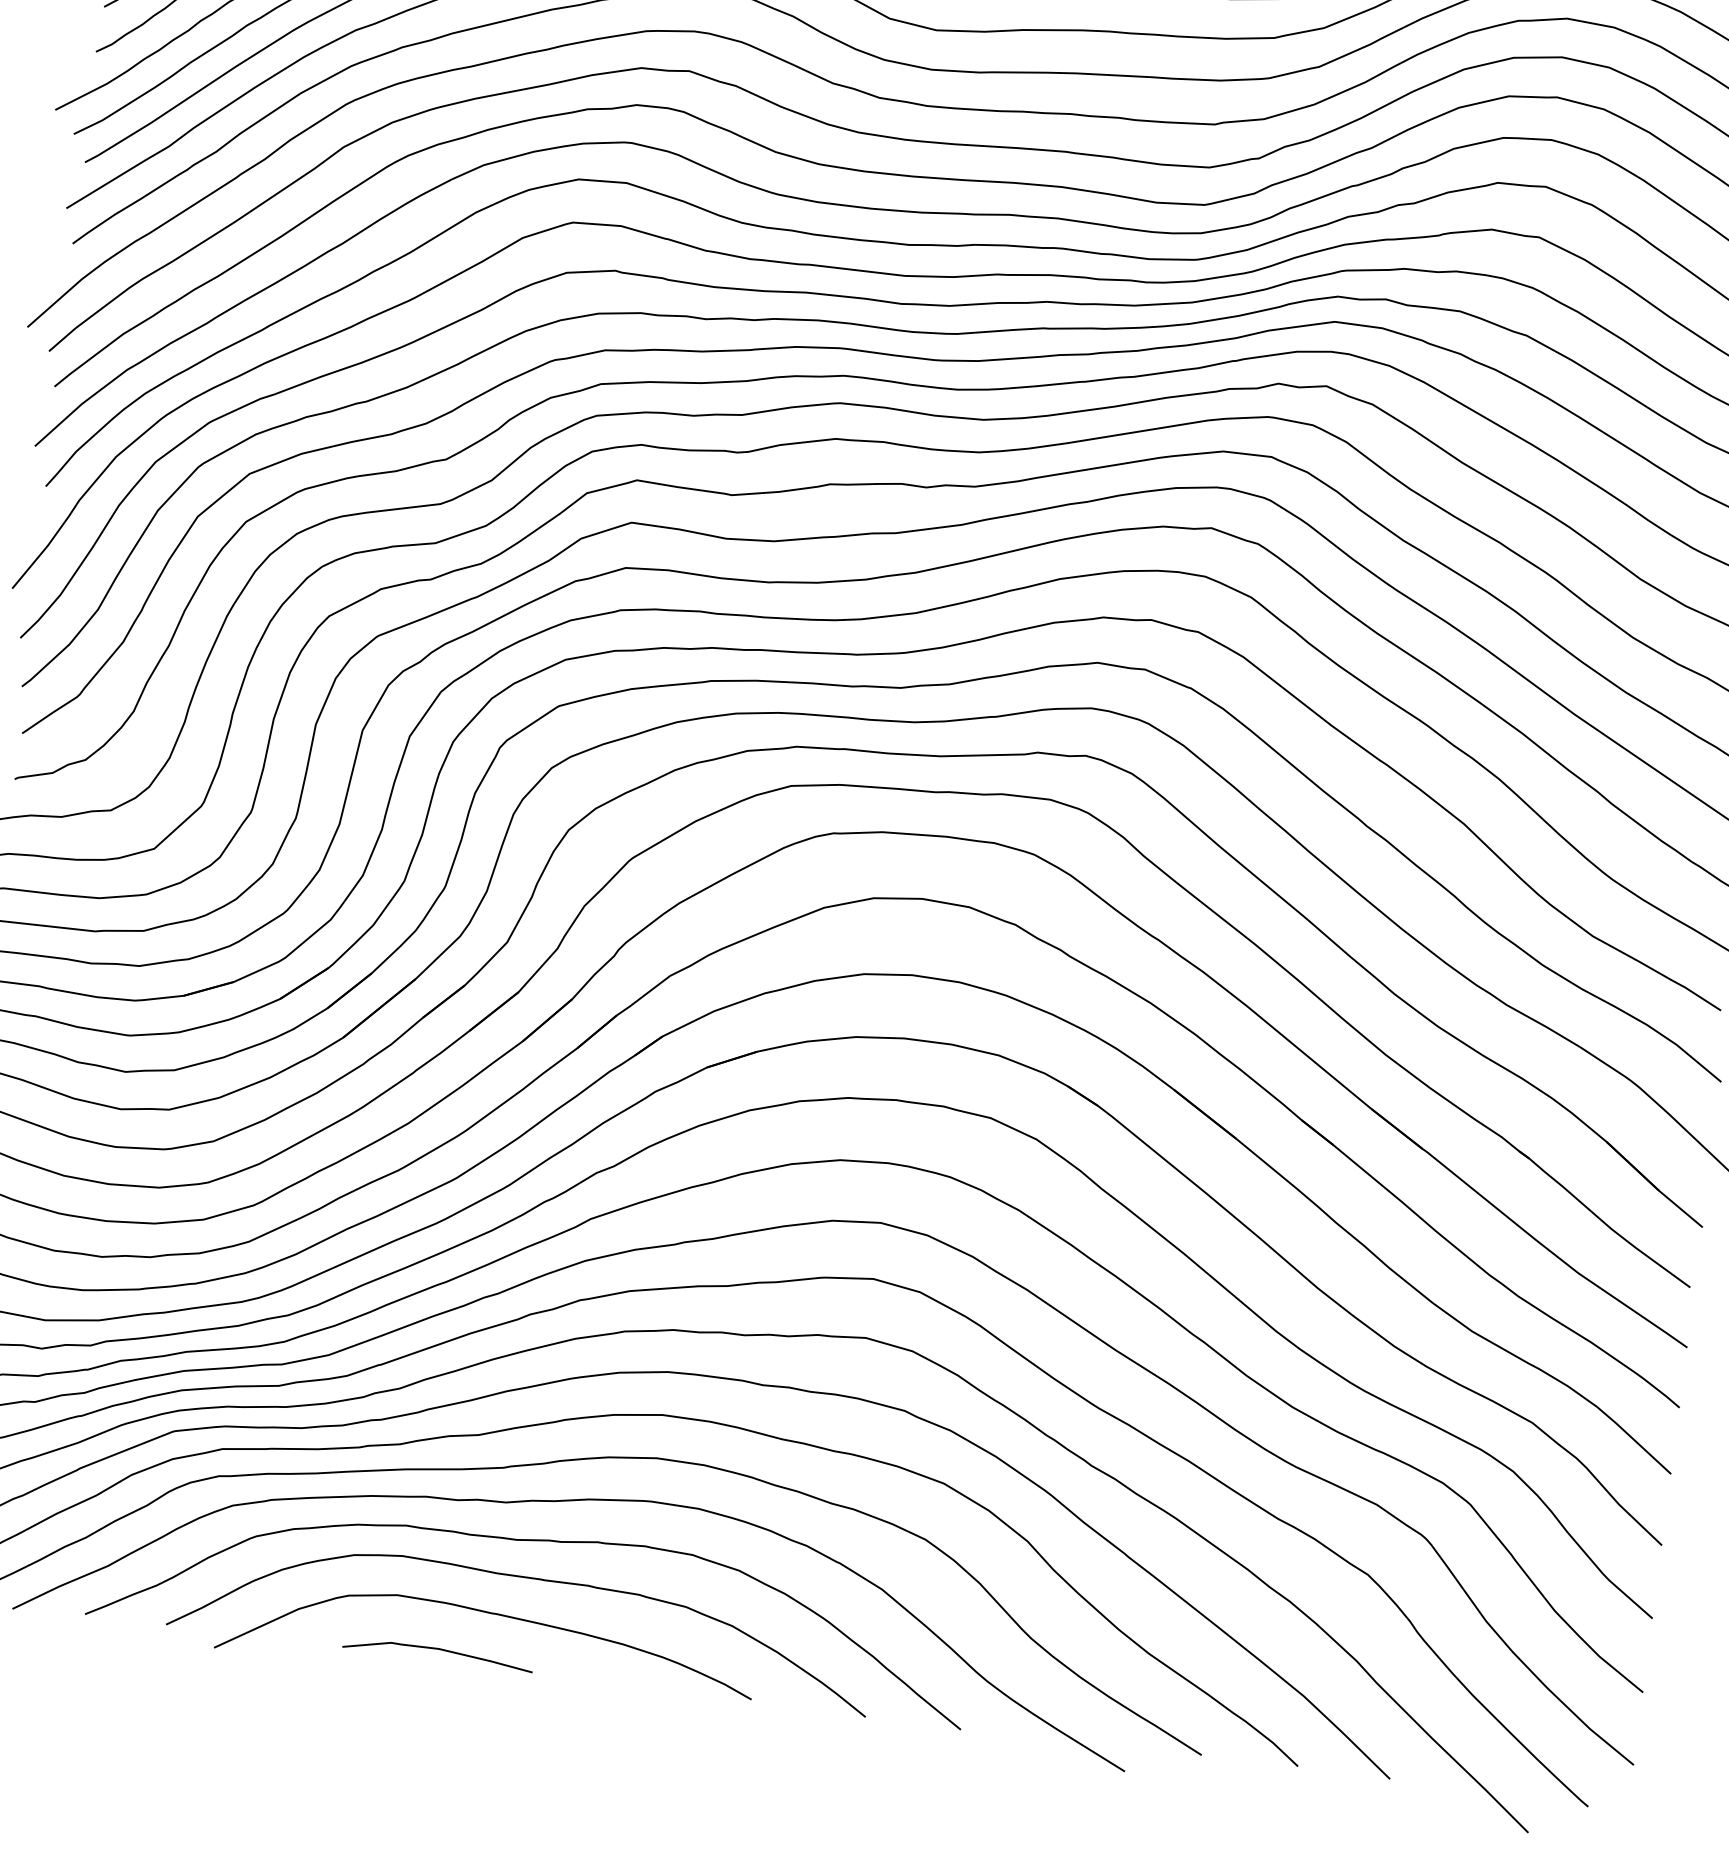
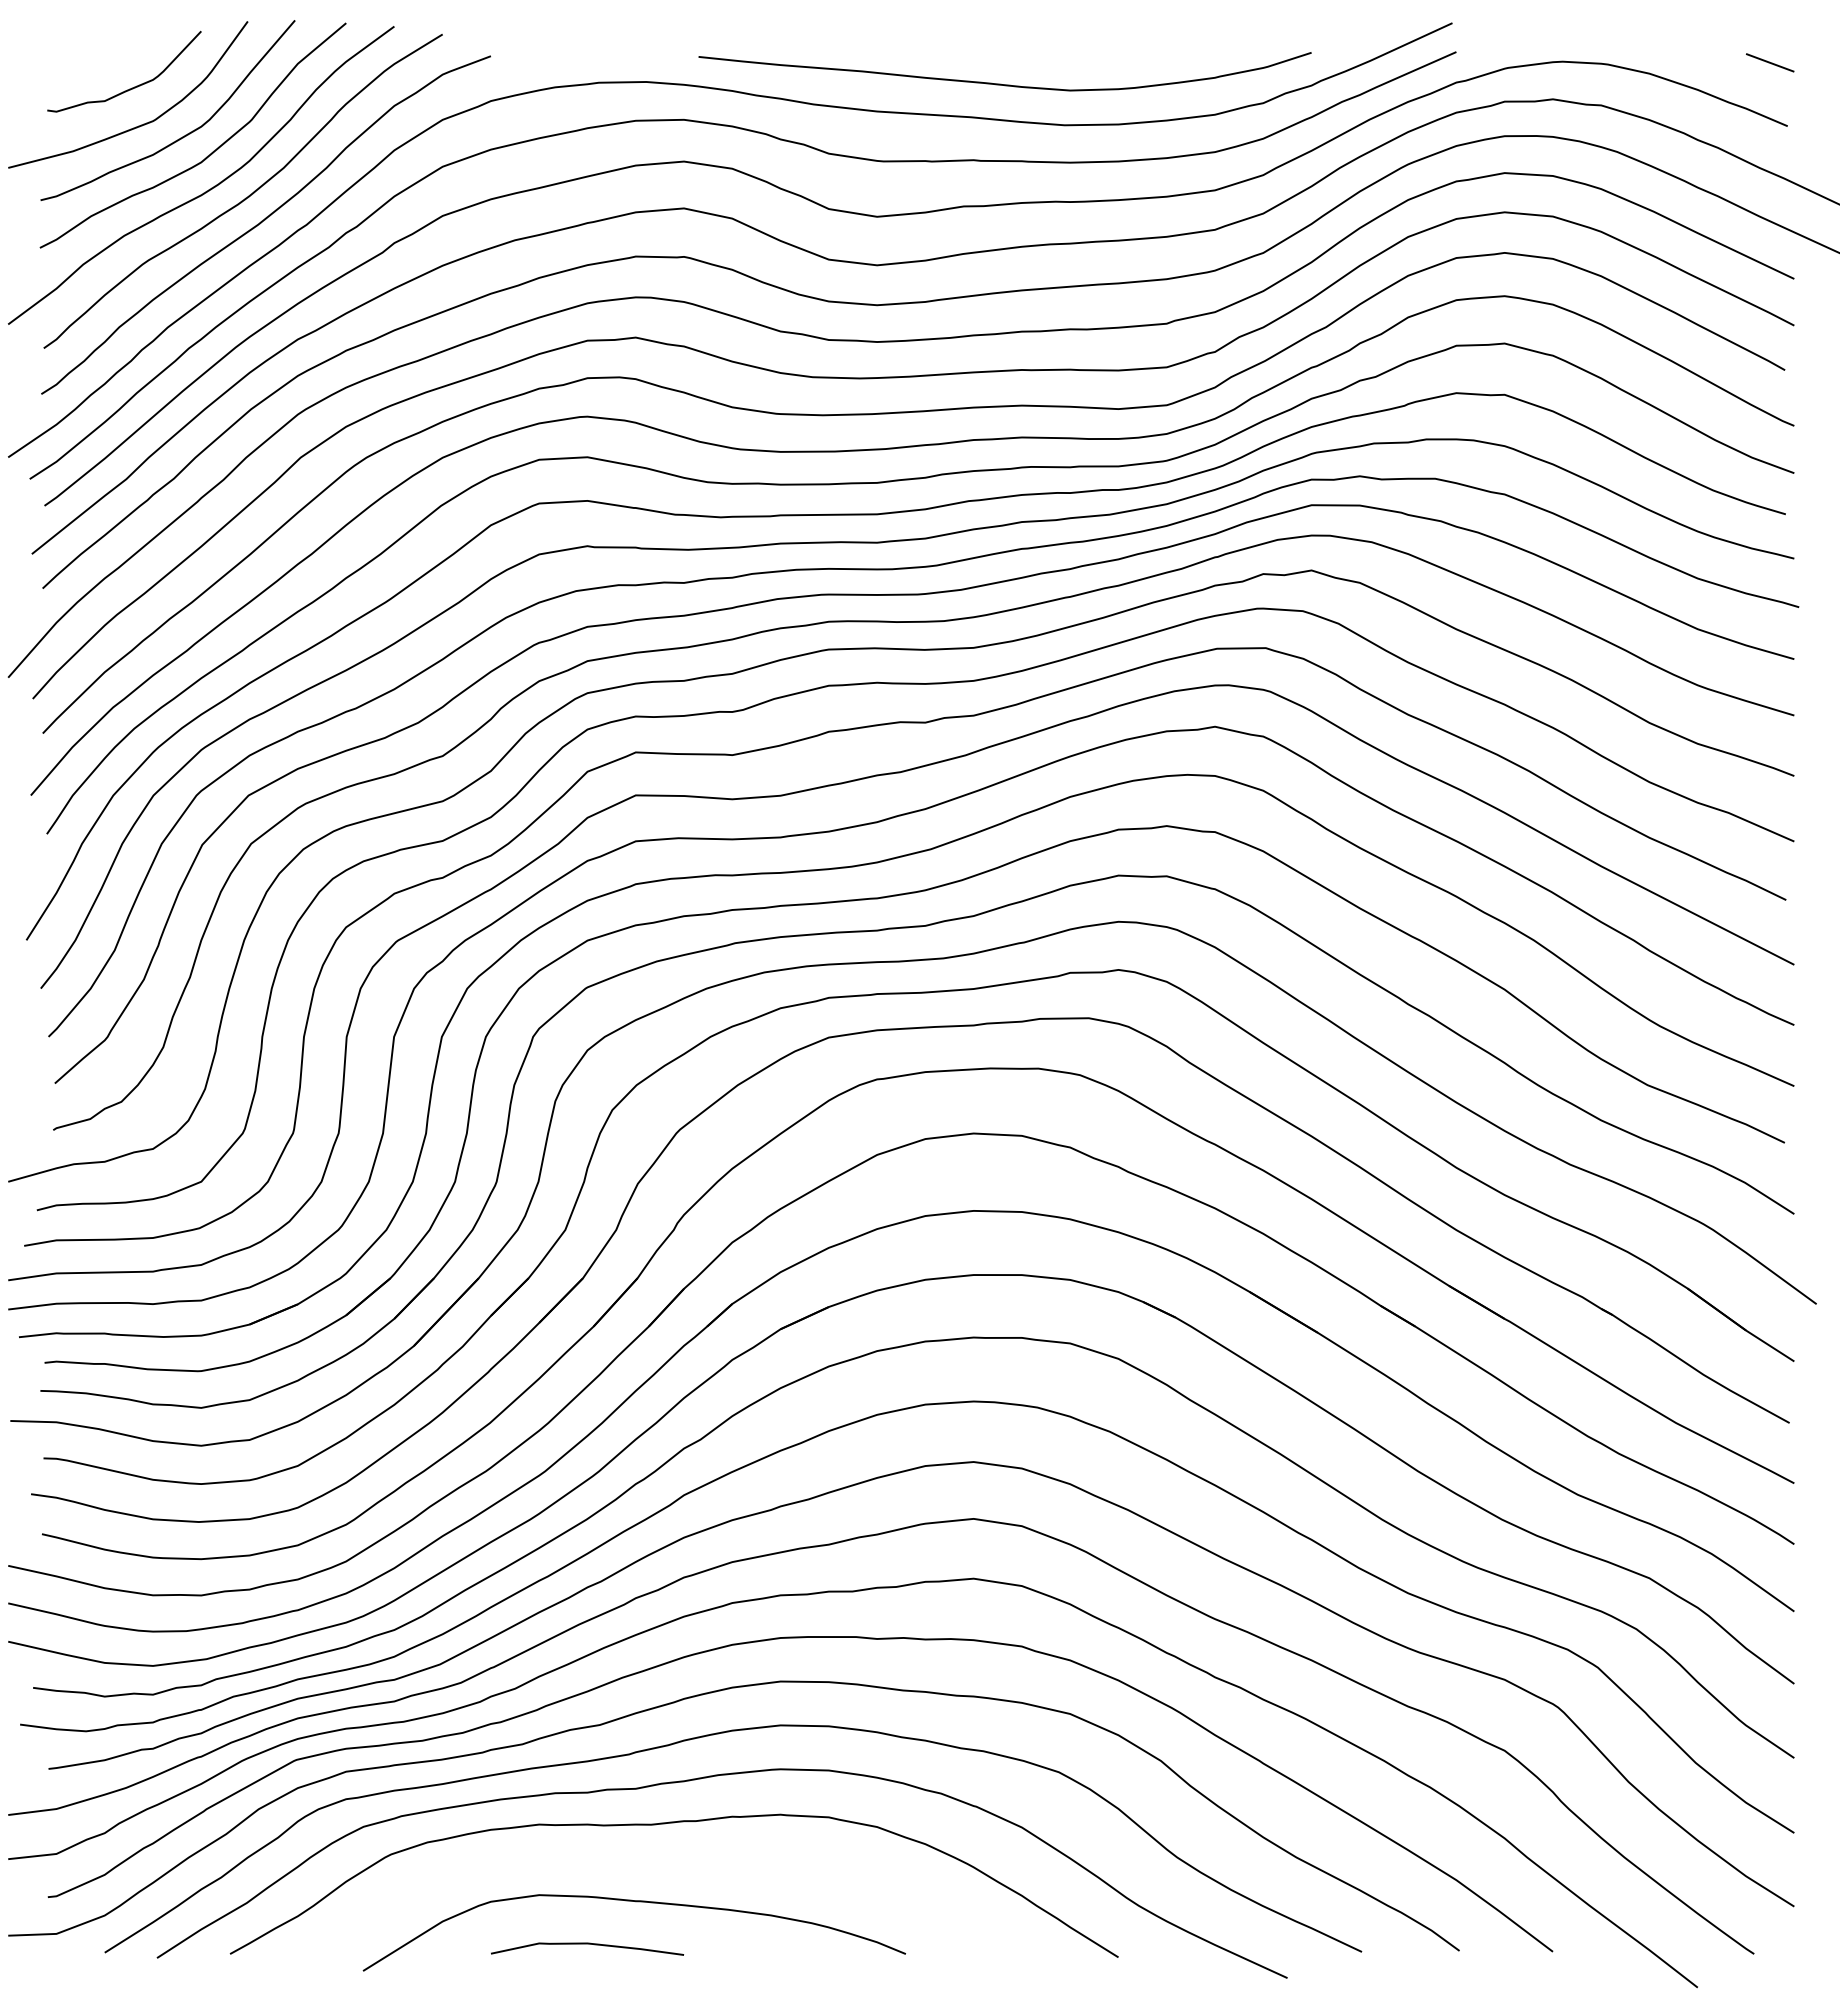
curve: (528, 1578) -> (667, 1861), removed

